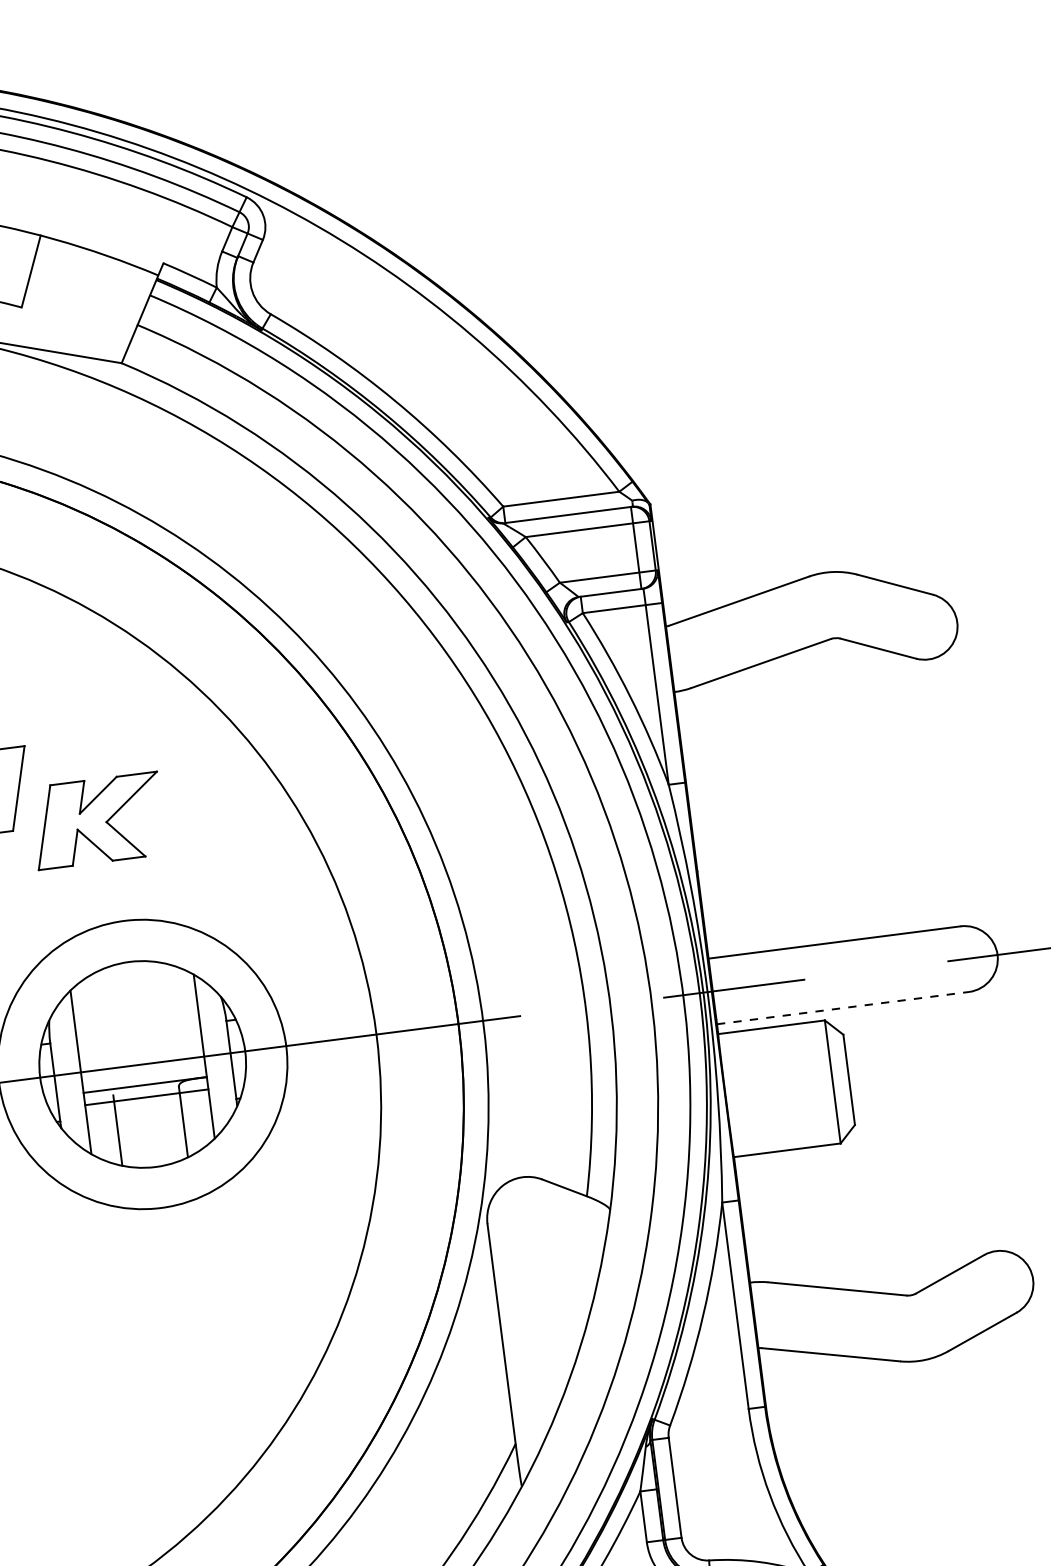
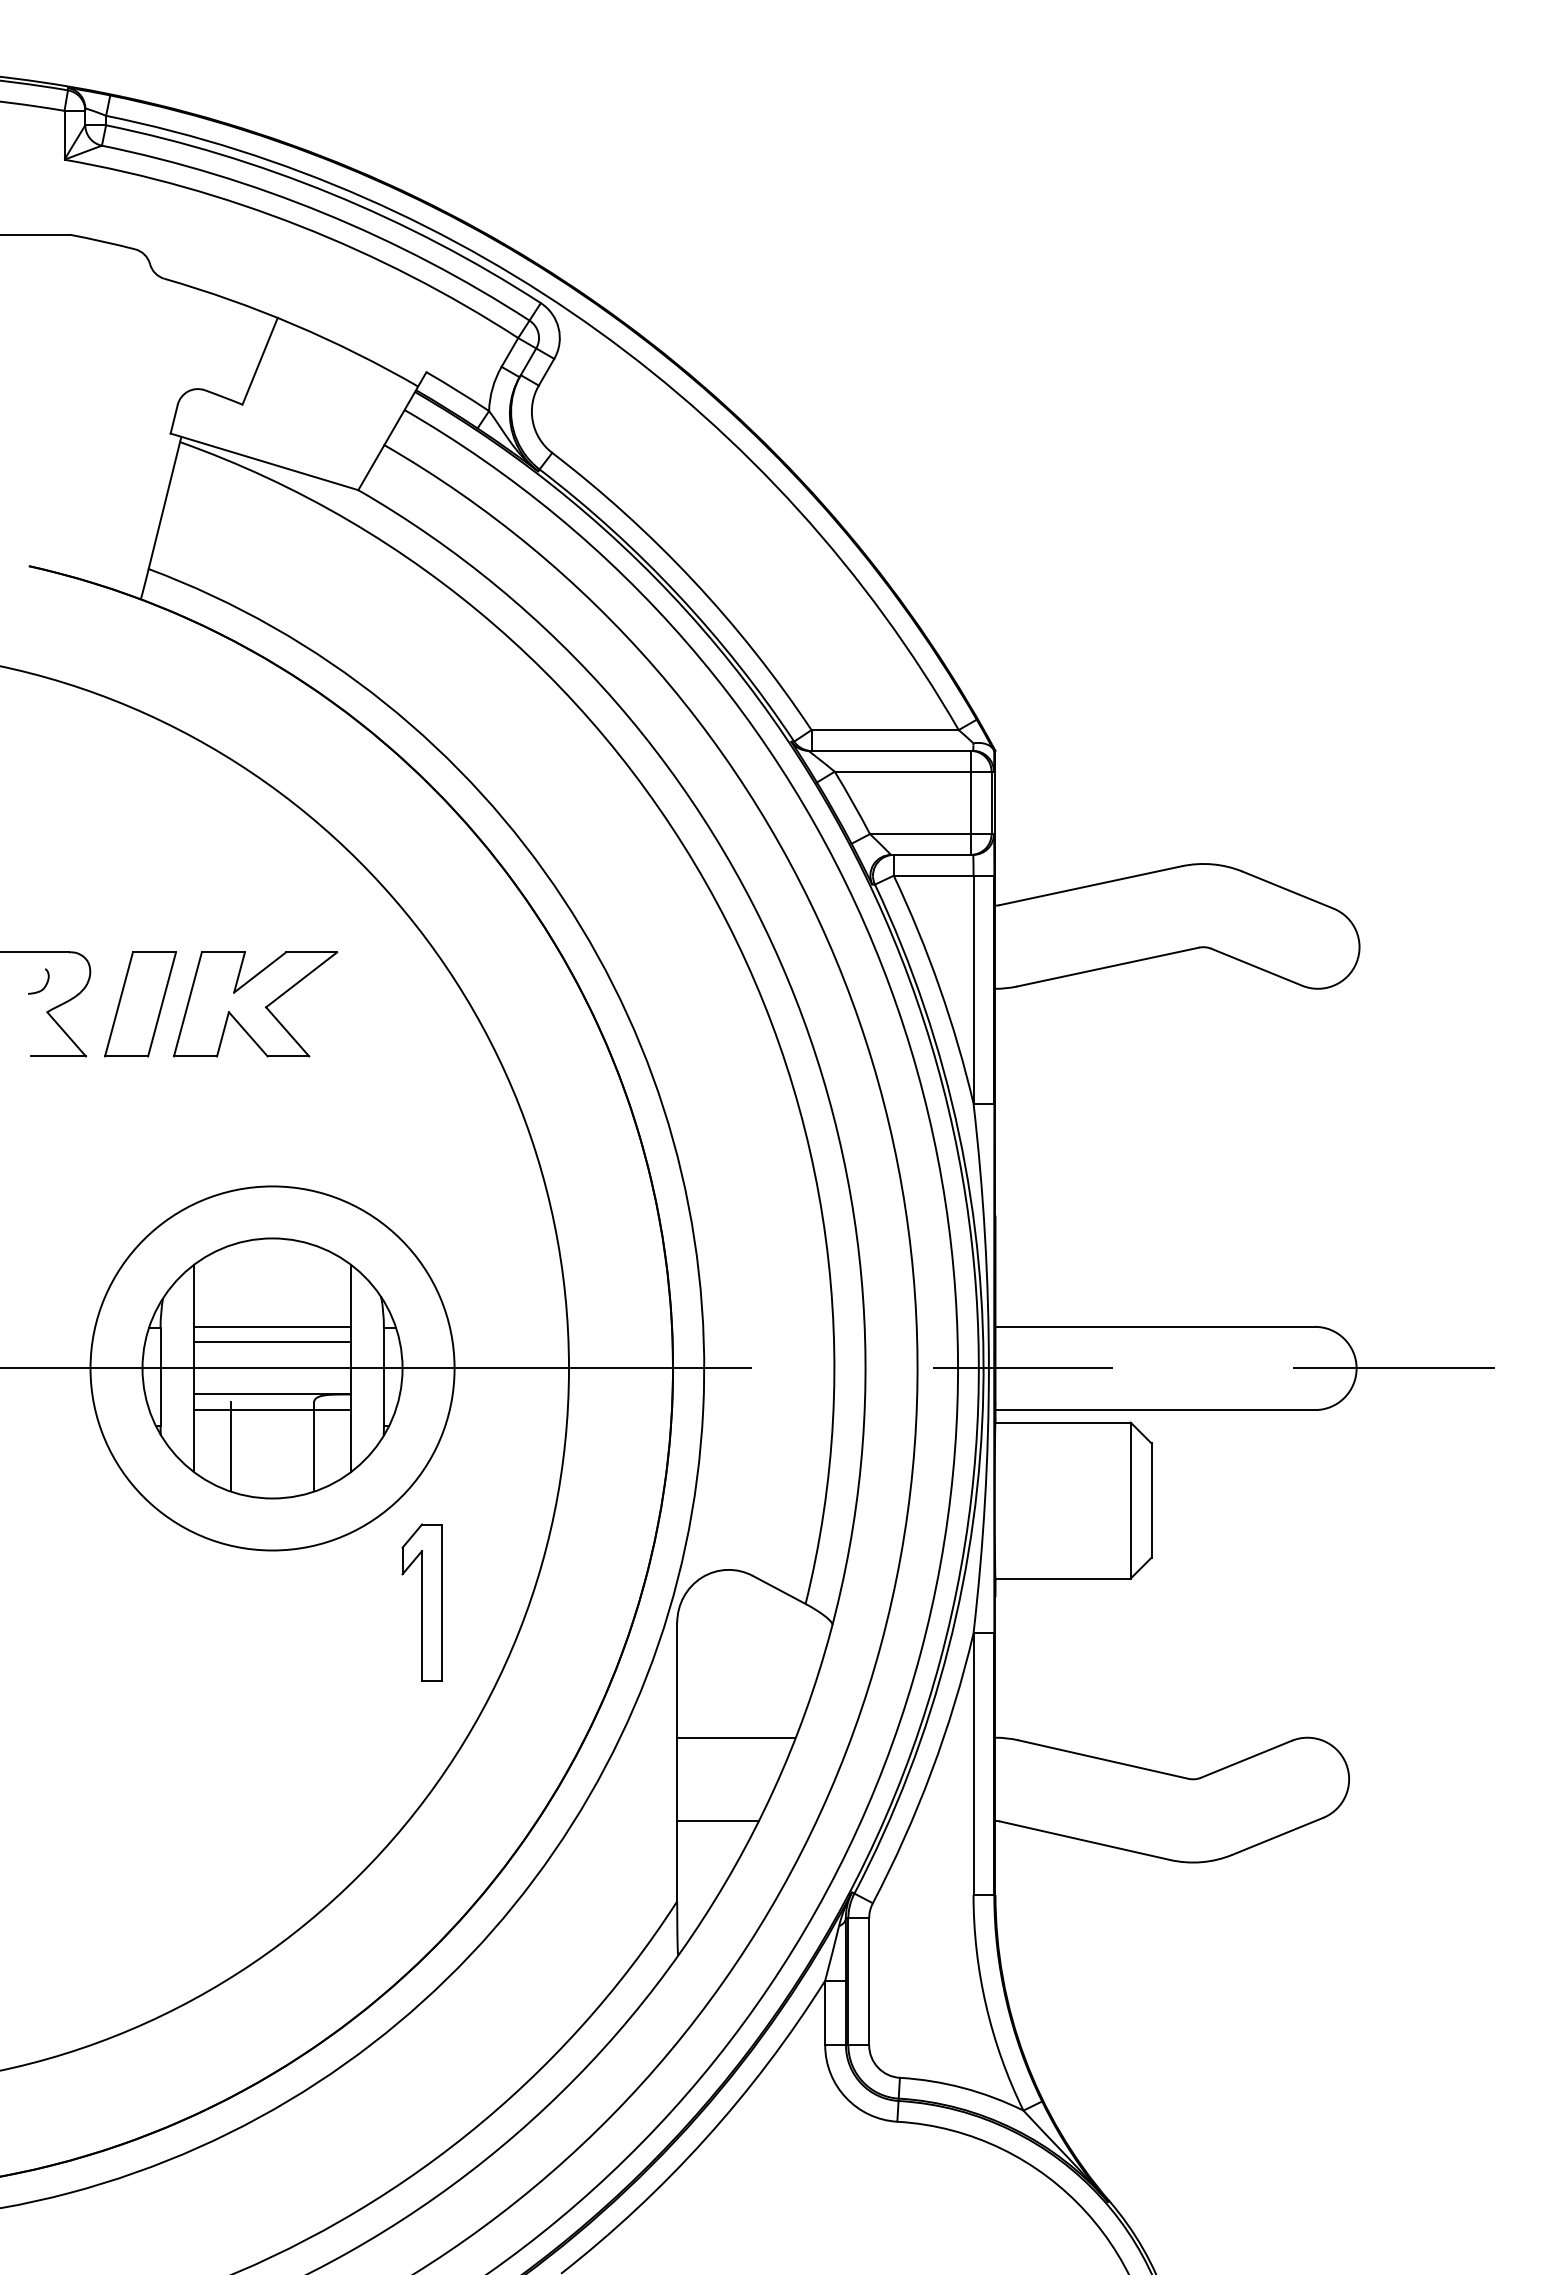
part: (97, 820) -> (255, 1004), moved
line: (843, 1008) -> (1155, 1410), dashed -> solid
line: (138, 1031) -> (272, 1326), added
line: (140, 1044) -> (272, 1342), added
part: (283, 1233) -> (421, 1602), added
line: (545, 1308) -> (736, 1737), added
line: (539, 1375) -> (717, 1820), added

